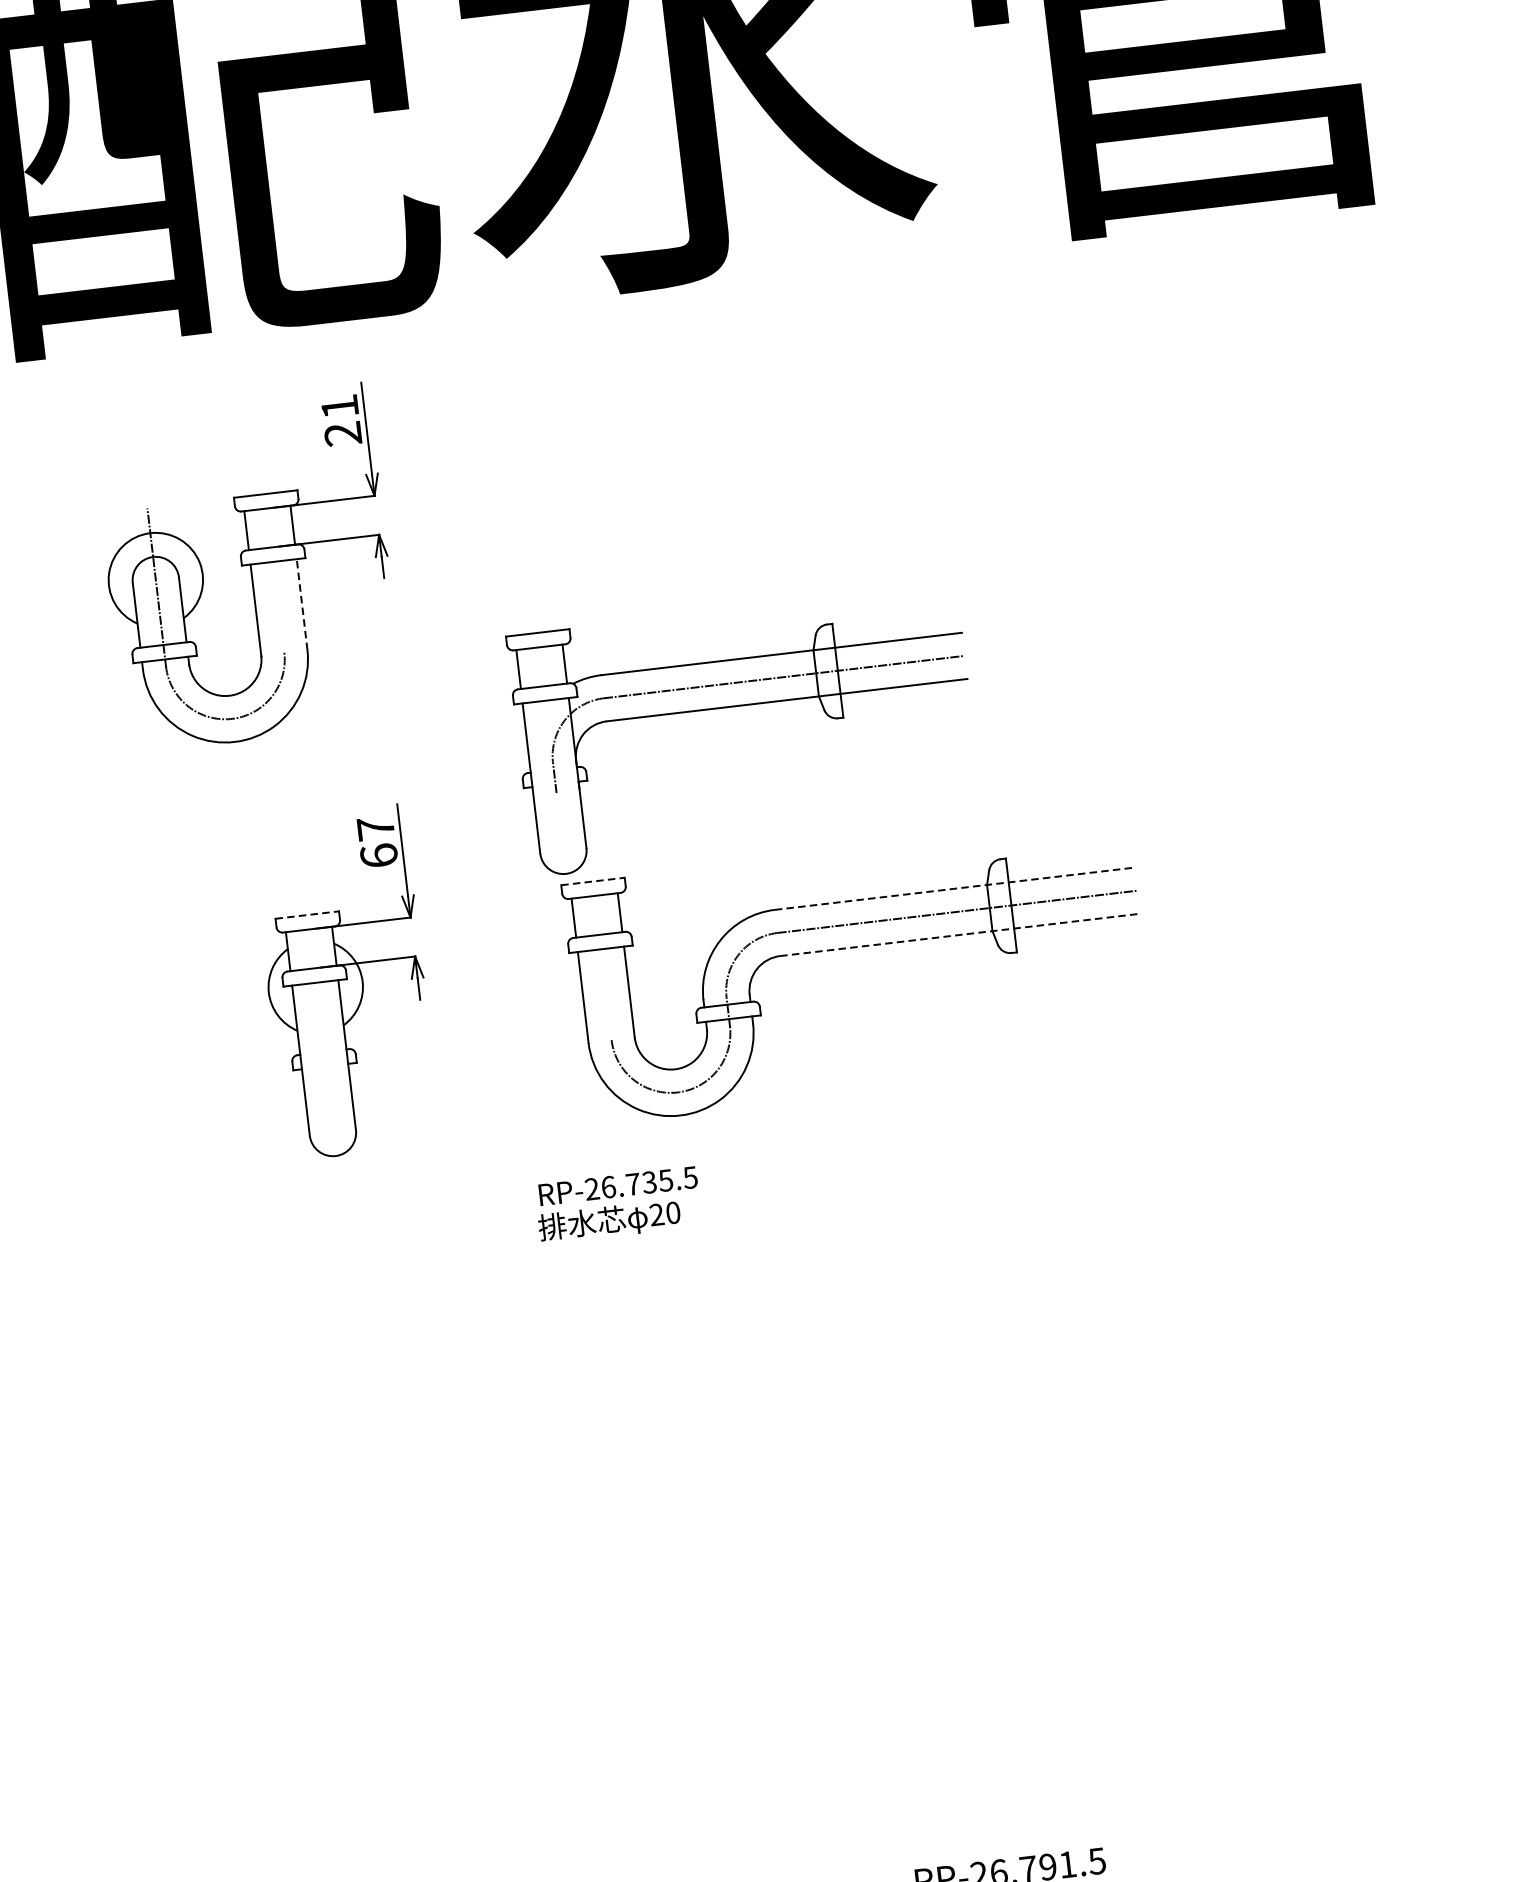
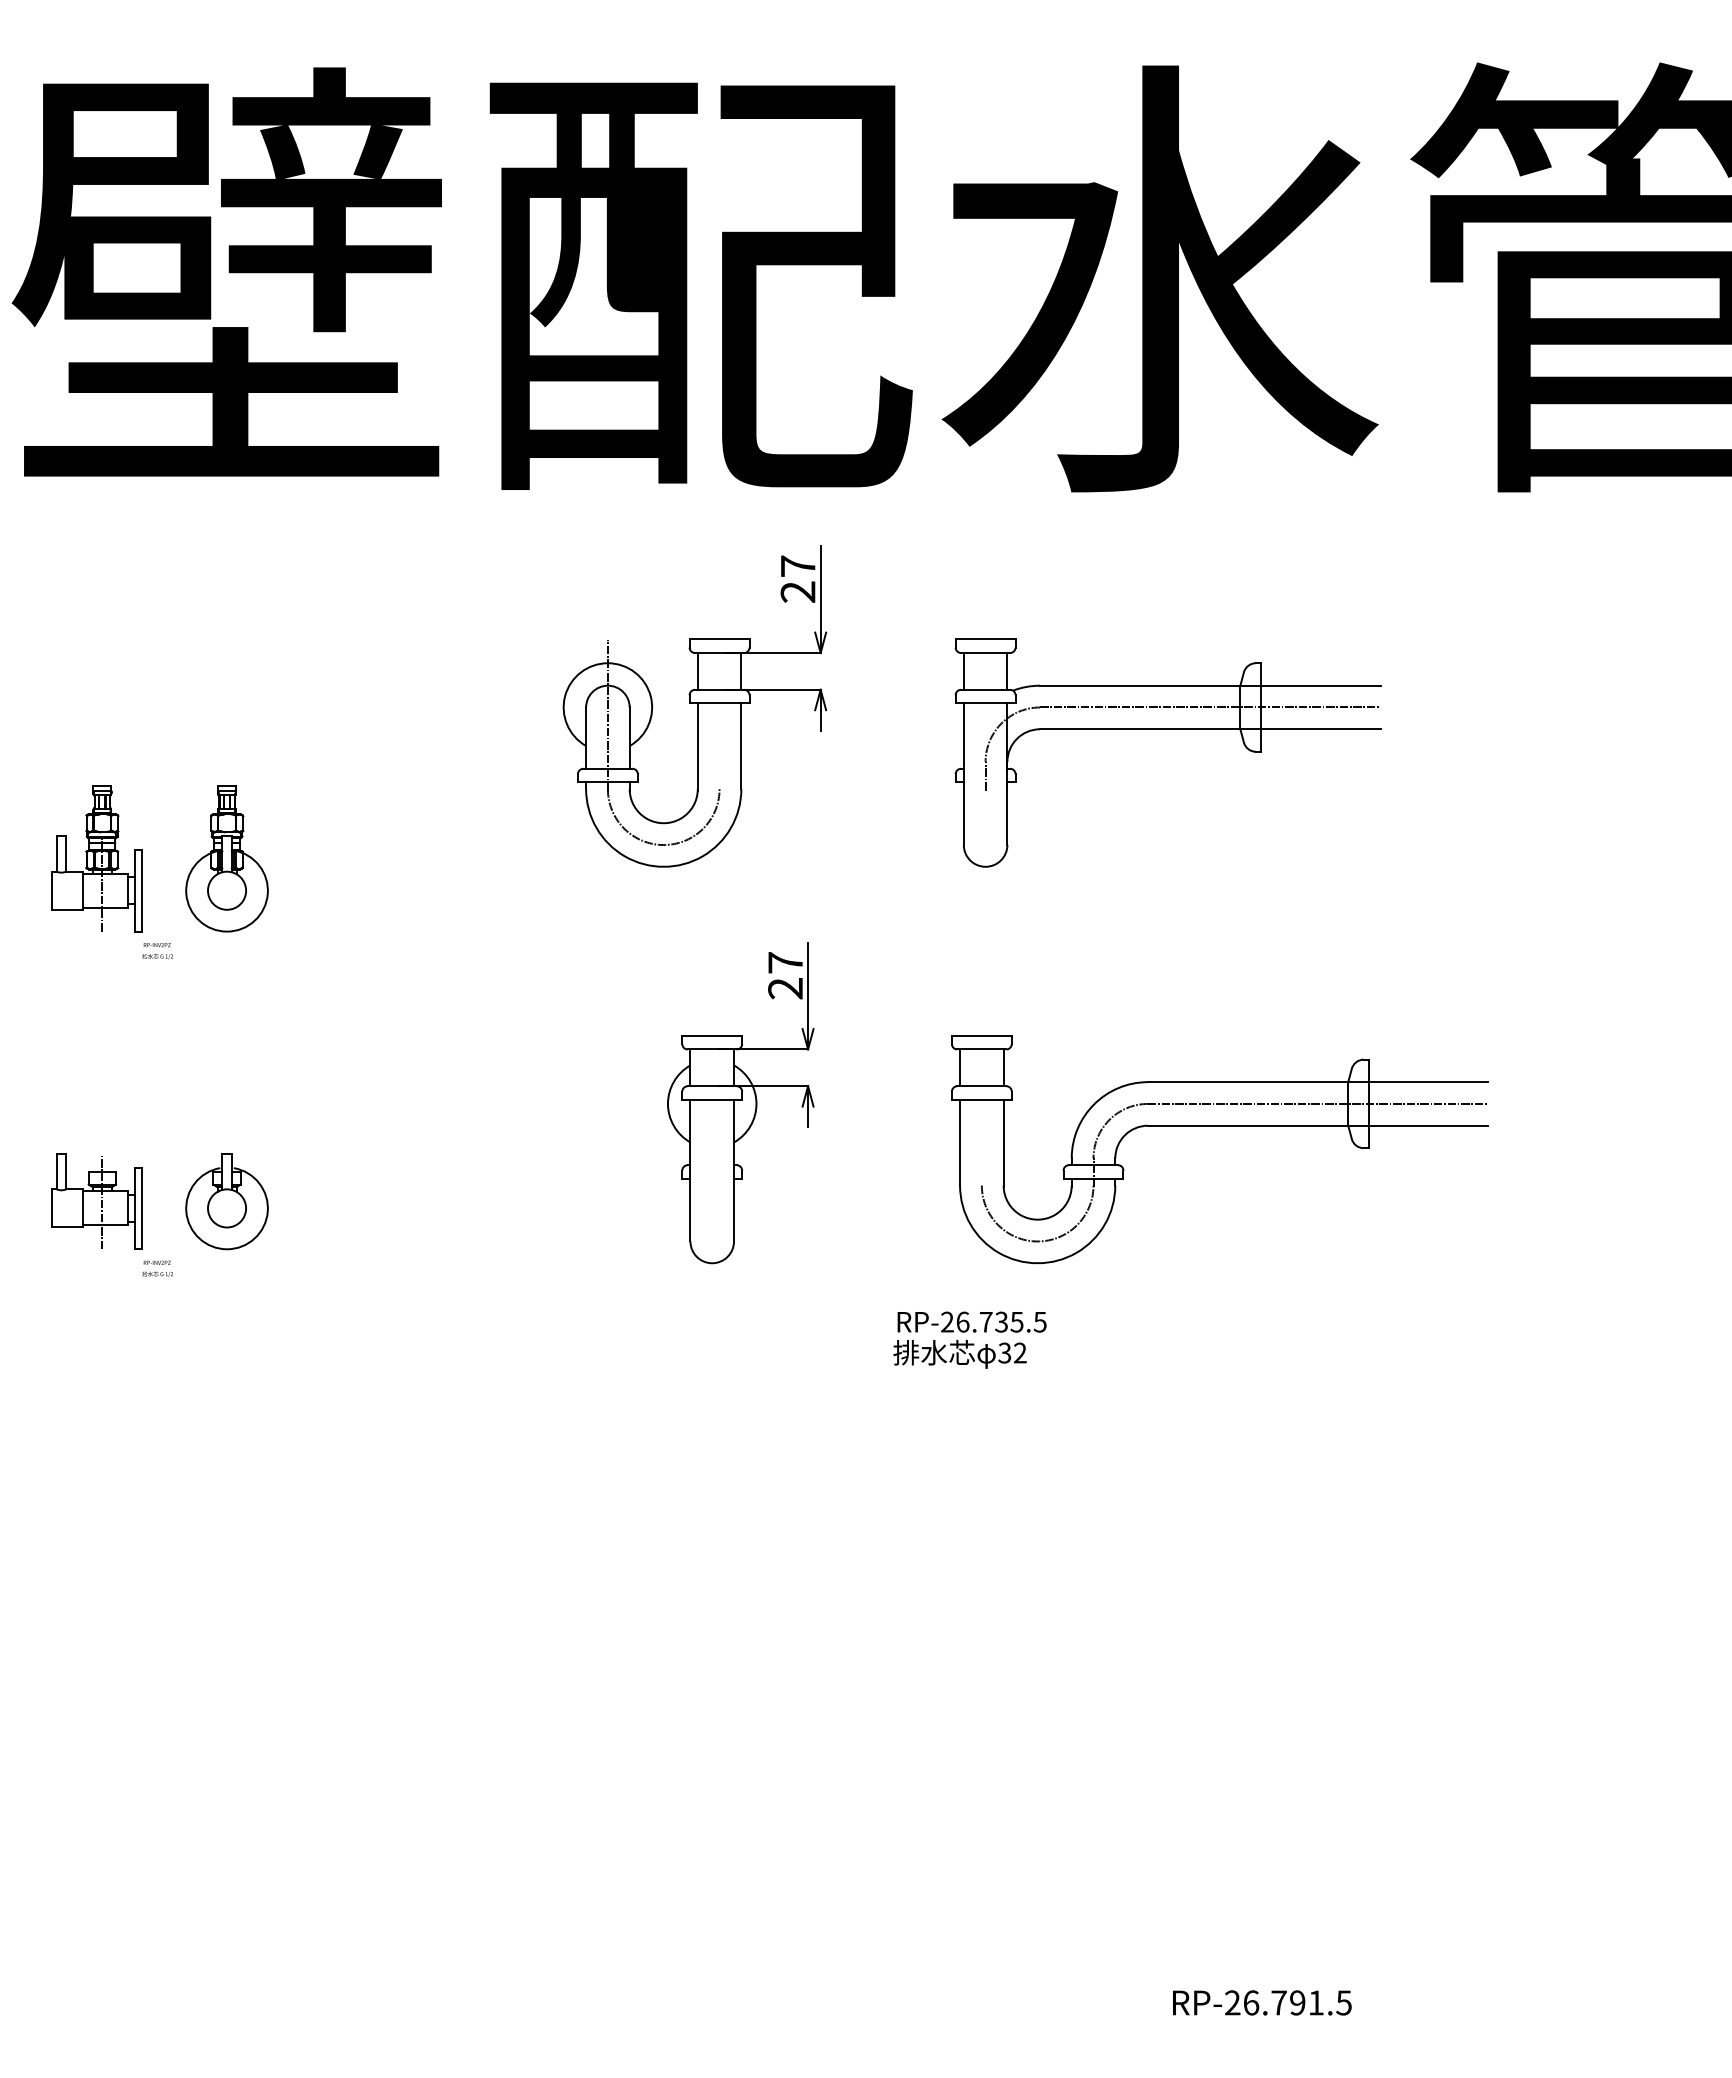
text: (340, 405) -> (798, 565), 21 -> 27
line: (302, 604) -> (741, 746), dashed -> solid
part: (741, 705) -> (1167, 729), moved
text: (379, 855) -> (785, 988), 67 -> 27
line: (592, 881) -> (981, 1035), dashed -> solid
line: (955, 889) -> (1318, 1082), dashed -> solid
line: (307, 914) -> (712, 1035), dashed -> solid
line: (960, 934) -> (1318, 1125), dashed -> solid
text: (664, 1213) -> (1012, 1352), 20 -> 32

